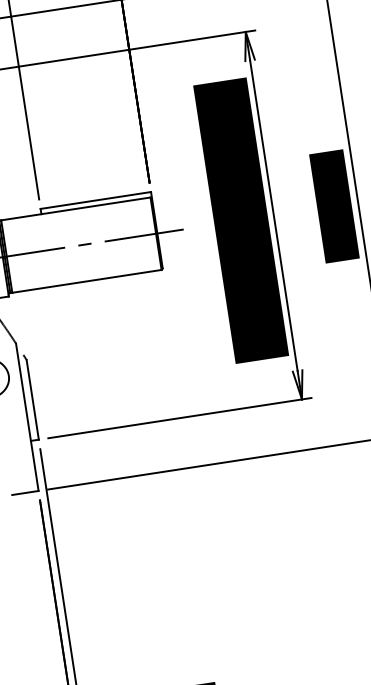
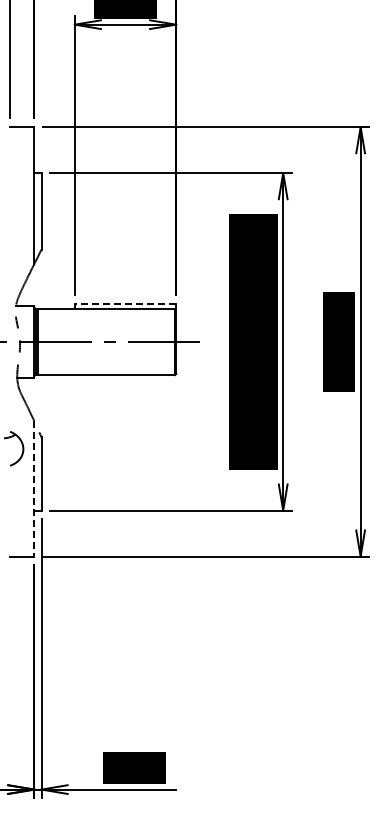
line: (95, 200) -> (125, 303), solid -> dashed
line: (27, 416) -> (34, 488), solid -> dashed

